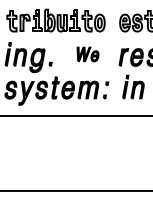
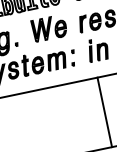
part: (87, 54) -> (48, 28), size x1.67
line: (127, 152) -> (105, 111), added

